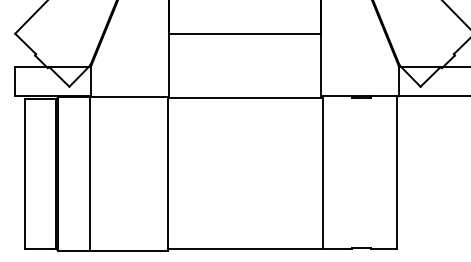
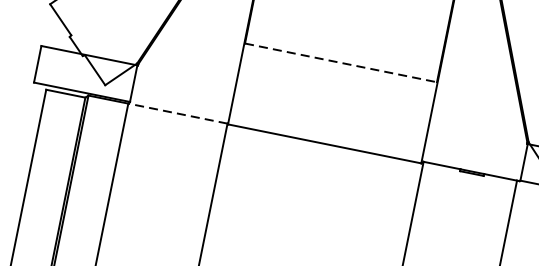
line: (245, 33) -> (341, 62), solid -> dashed
line: (128, 97) -> (177, 113), solid -> dashed

